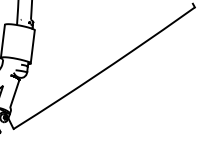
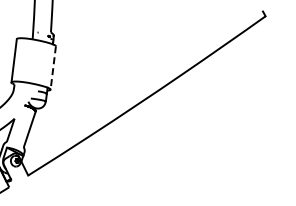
line: (32, 47) -> (53, 68), solid -> dashed

